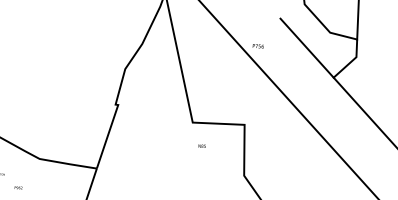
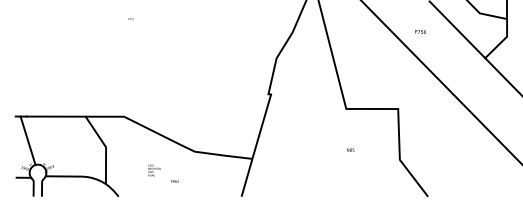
text: (258, 45) -> (420, 31), moved
text: (202, 145) -> (350, 149), moved

